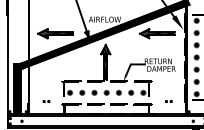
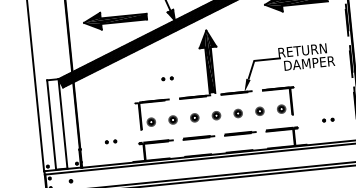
part: (81, 69) -> (167, 78), added
hatch: (17, 88) -> (57, 123), removed

